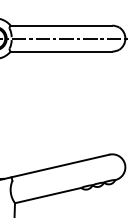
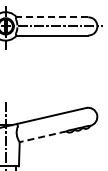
line: (61, 25) -> (52, 17), solid -> dashed
line: (48, 195) -> (43, 136), solid -> dashed

